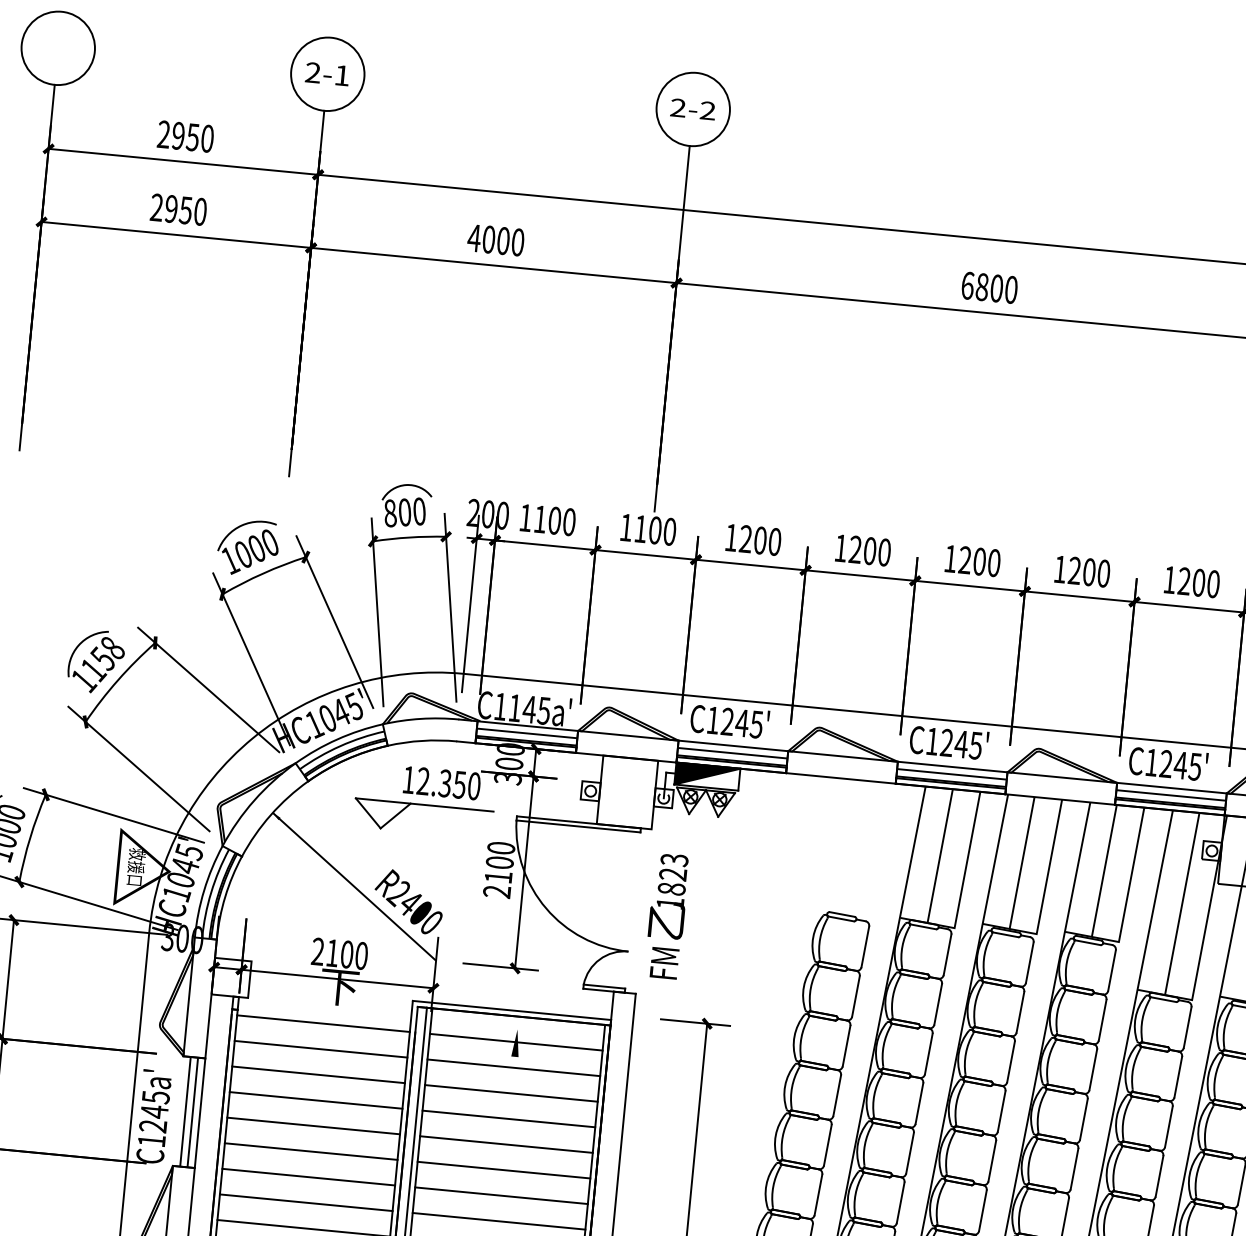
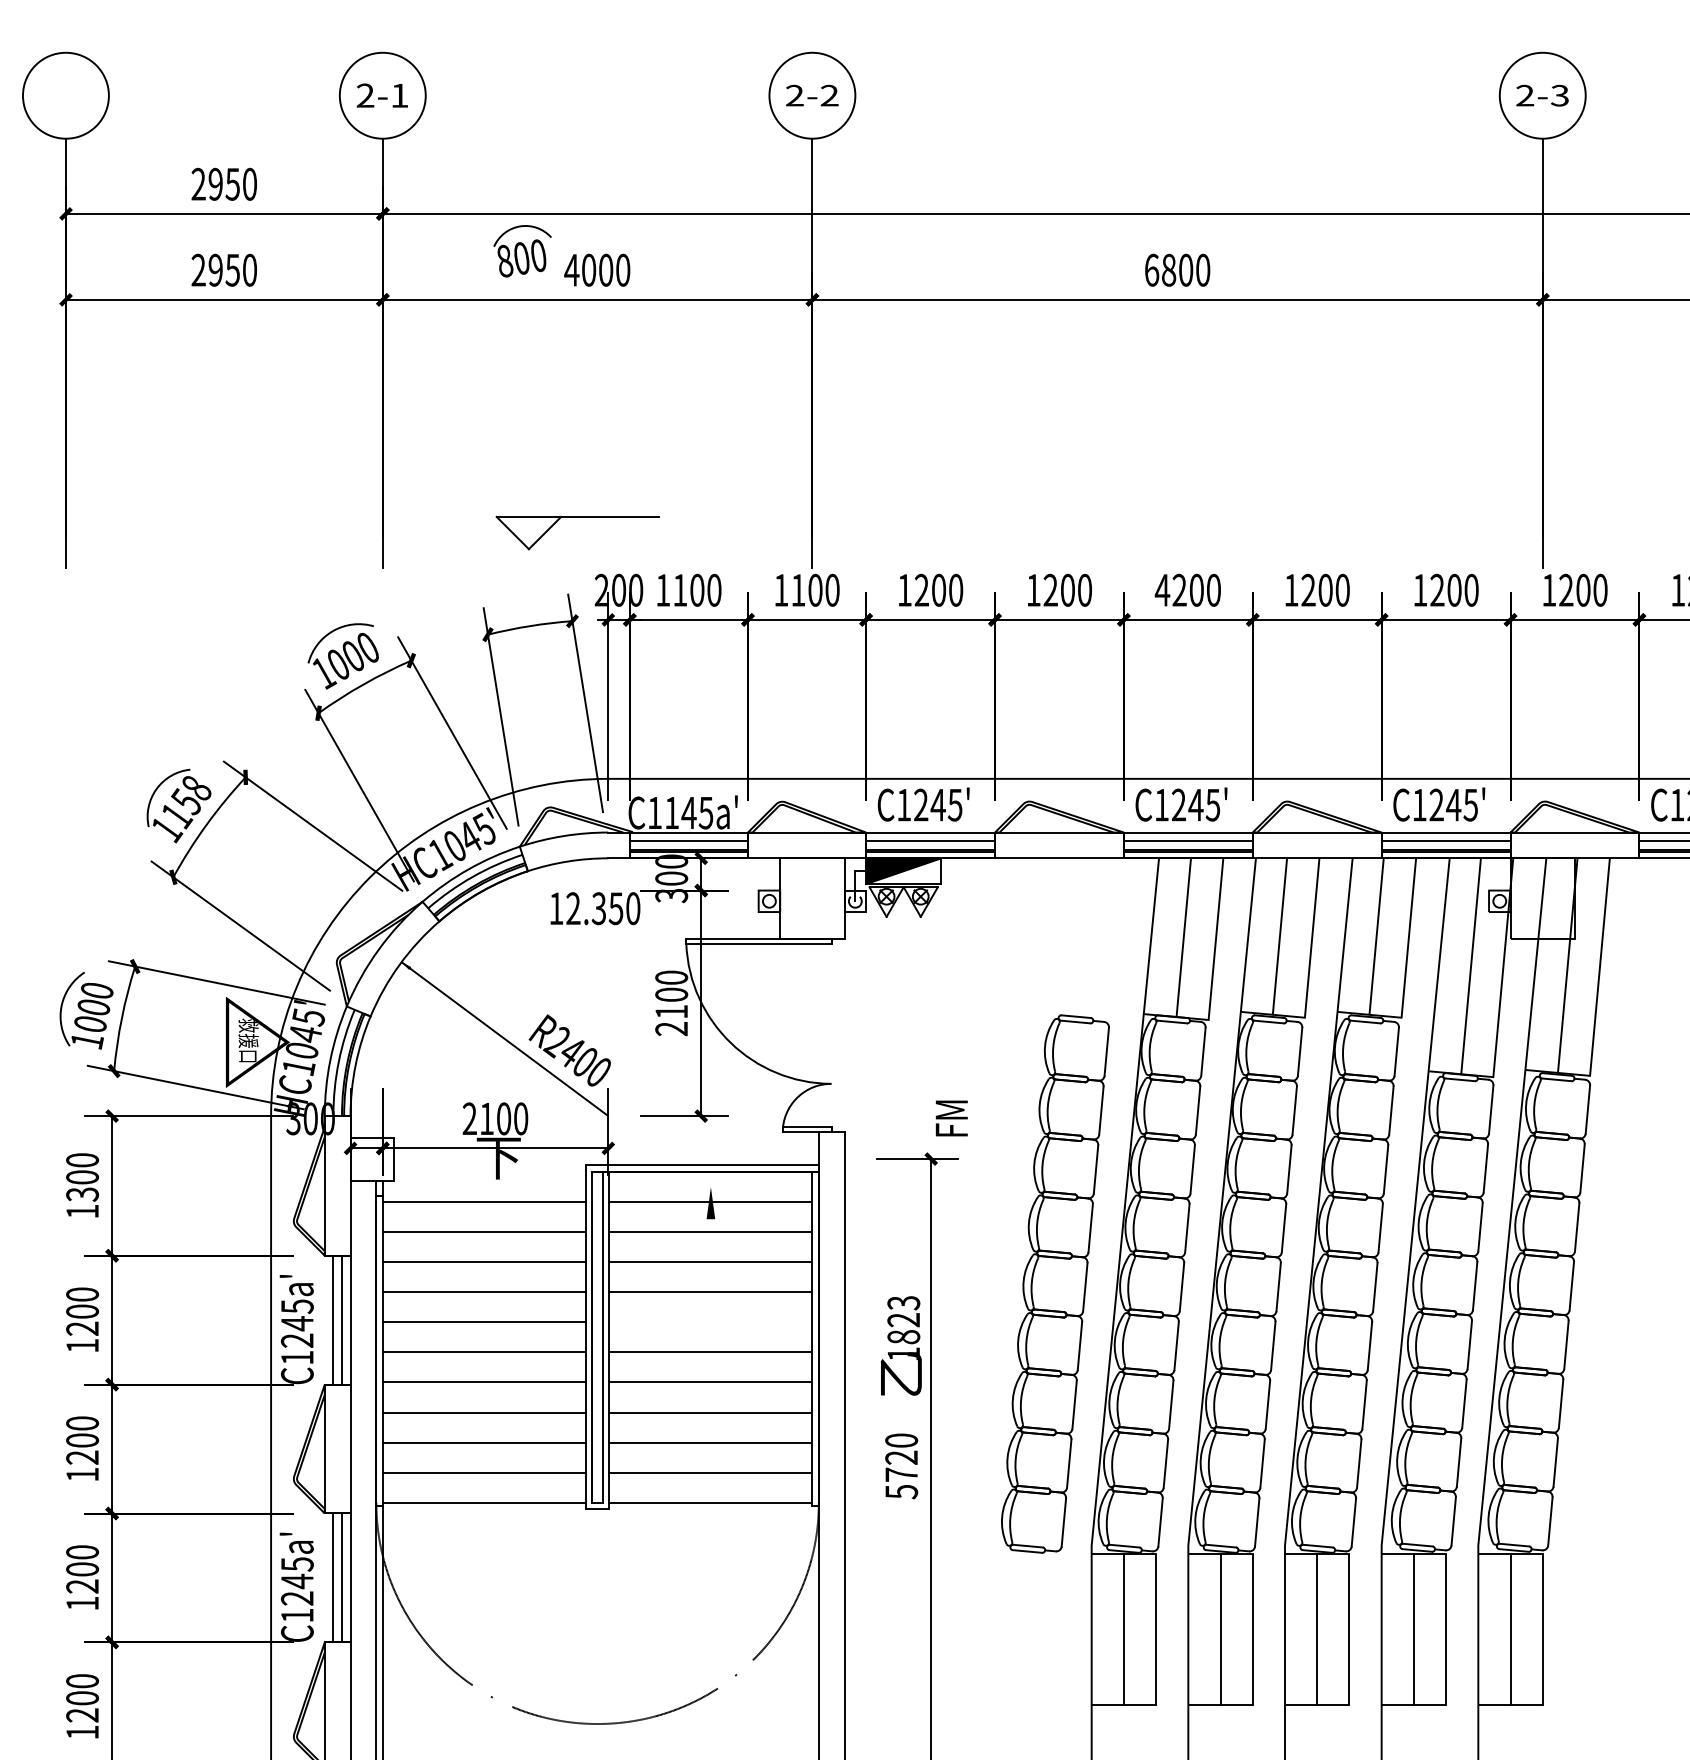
part: (406, 506) -> (522, 251), moved
text: (950, 559) -> (1162, 590), 1200 -> 4200
part: (424, 805) -> (577, 517), moved
text: (668, 895) -> (900, 1345), moved
text: (664, 963) -> (951, 1118), moved
line: (506, 1144) -> (710, 1322), removed

